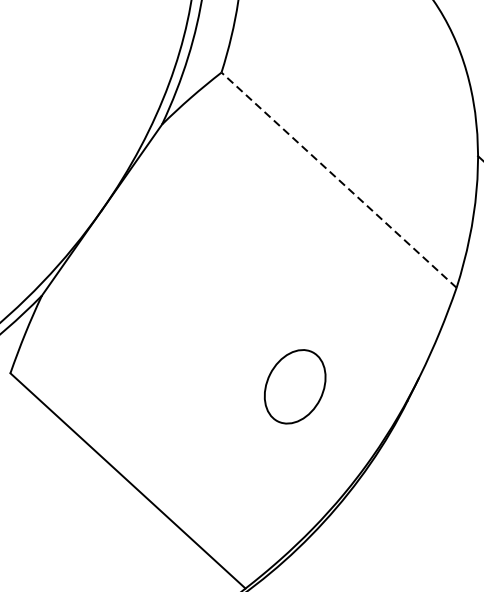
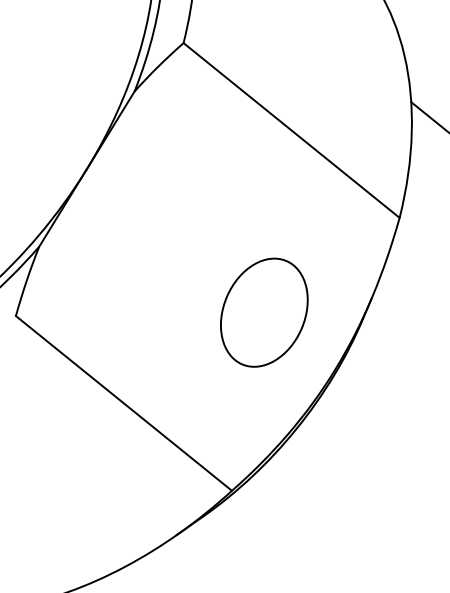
line: (338, 180) -> (291, 130), dashed -> solid
part: (295, 386) -> (264, 312), size x1.67

